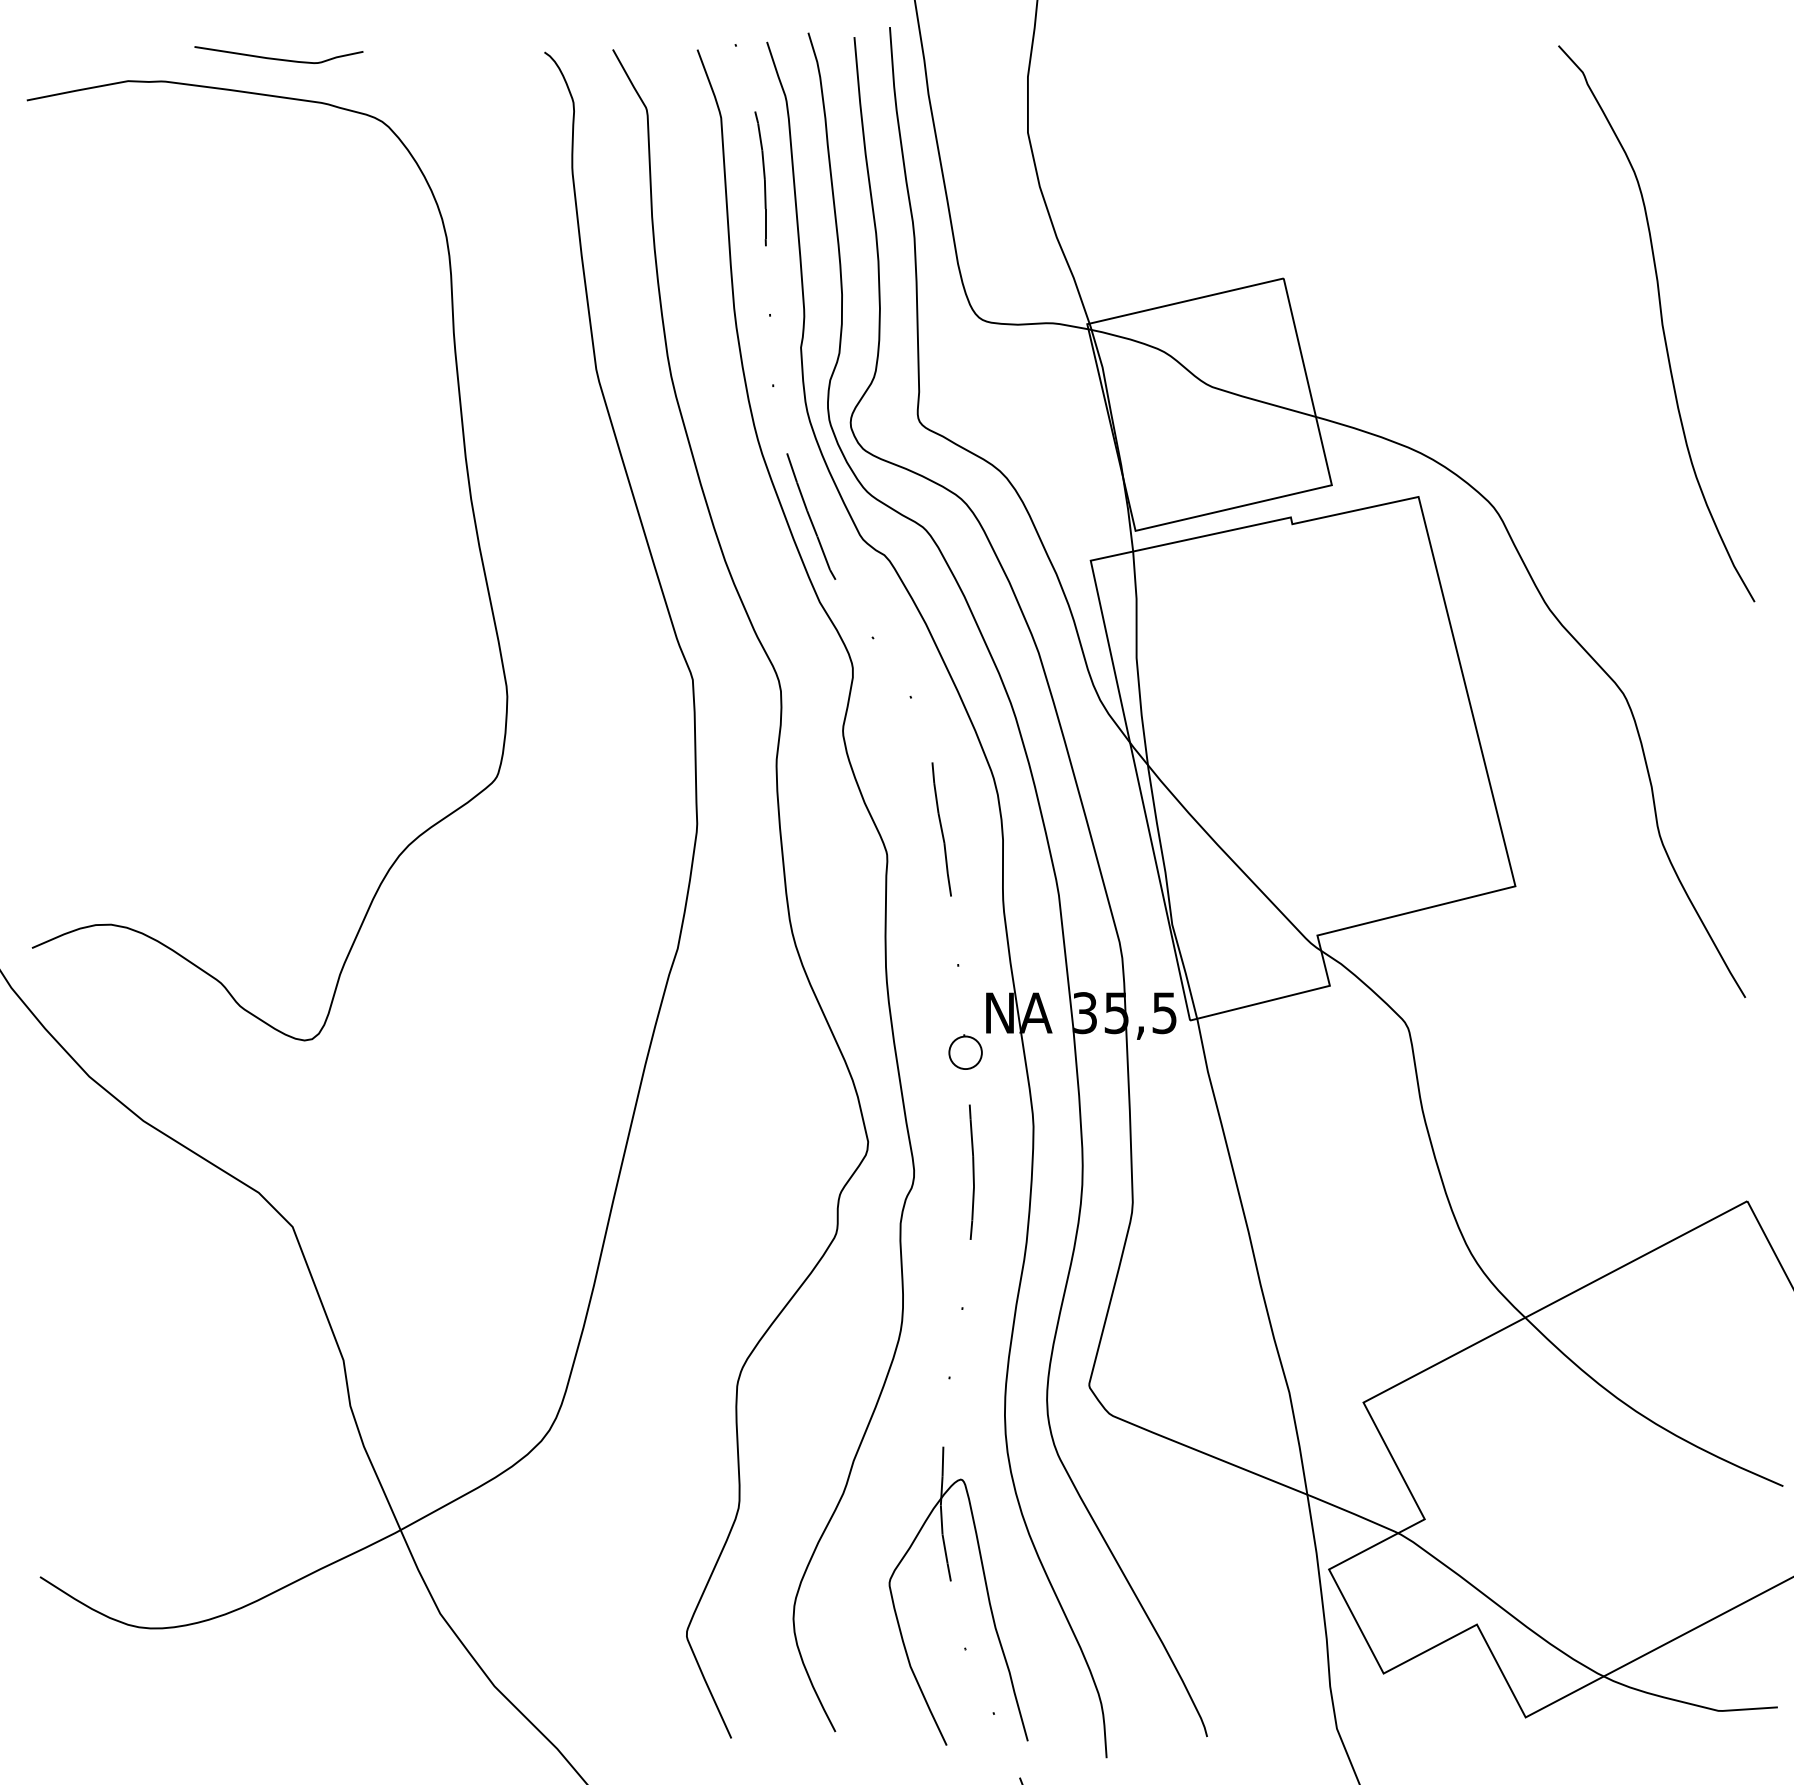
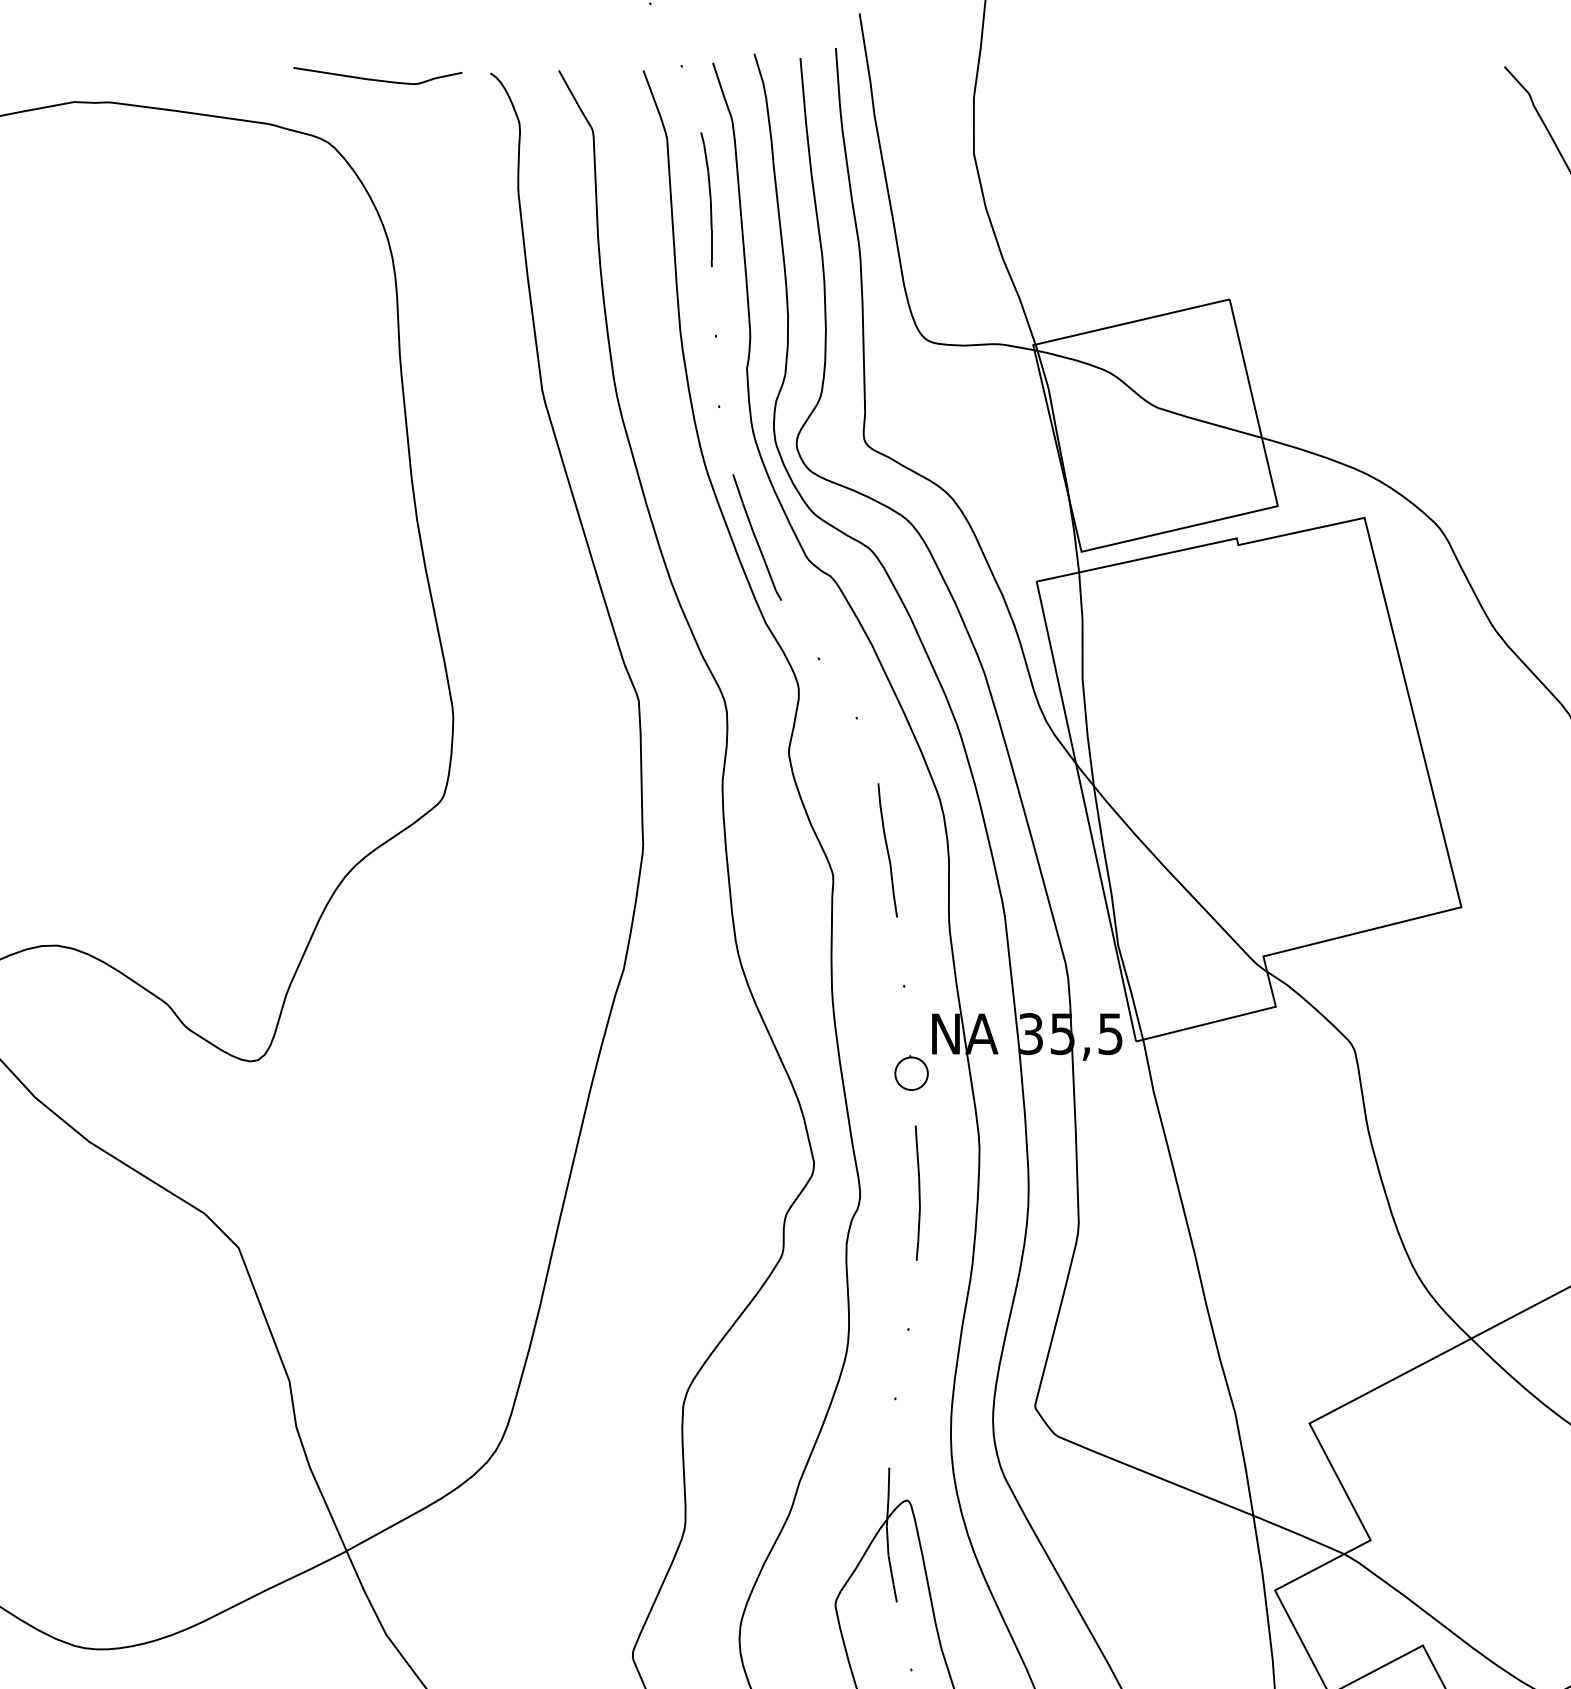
curve: (278, 58) -> (377, 79), moved

